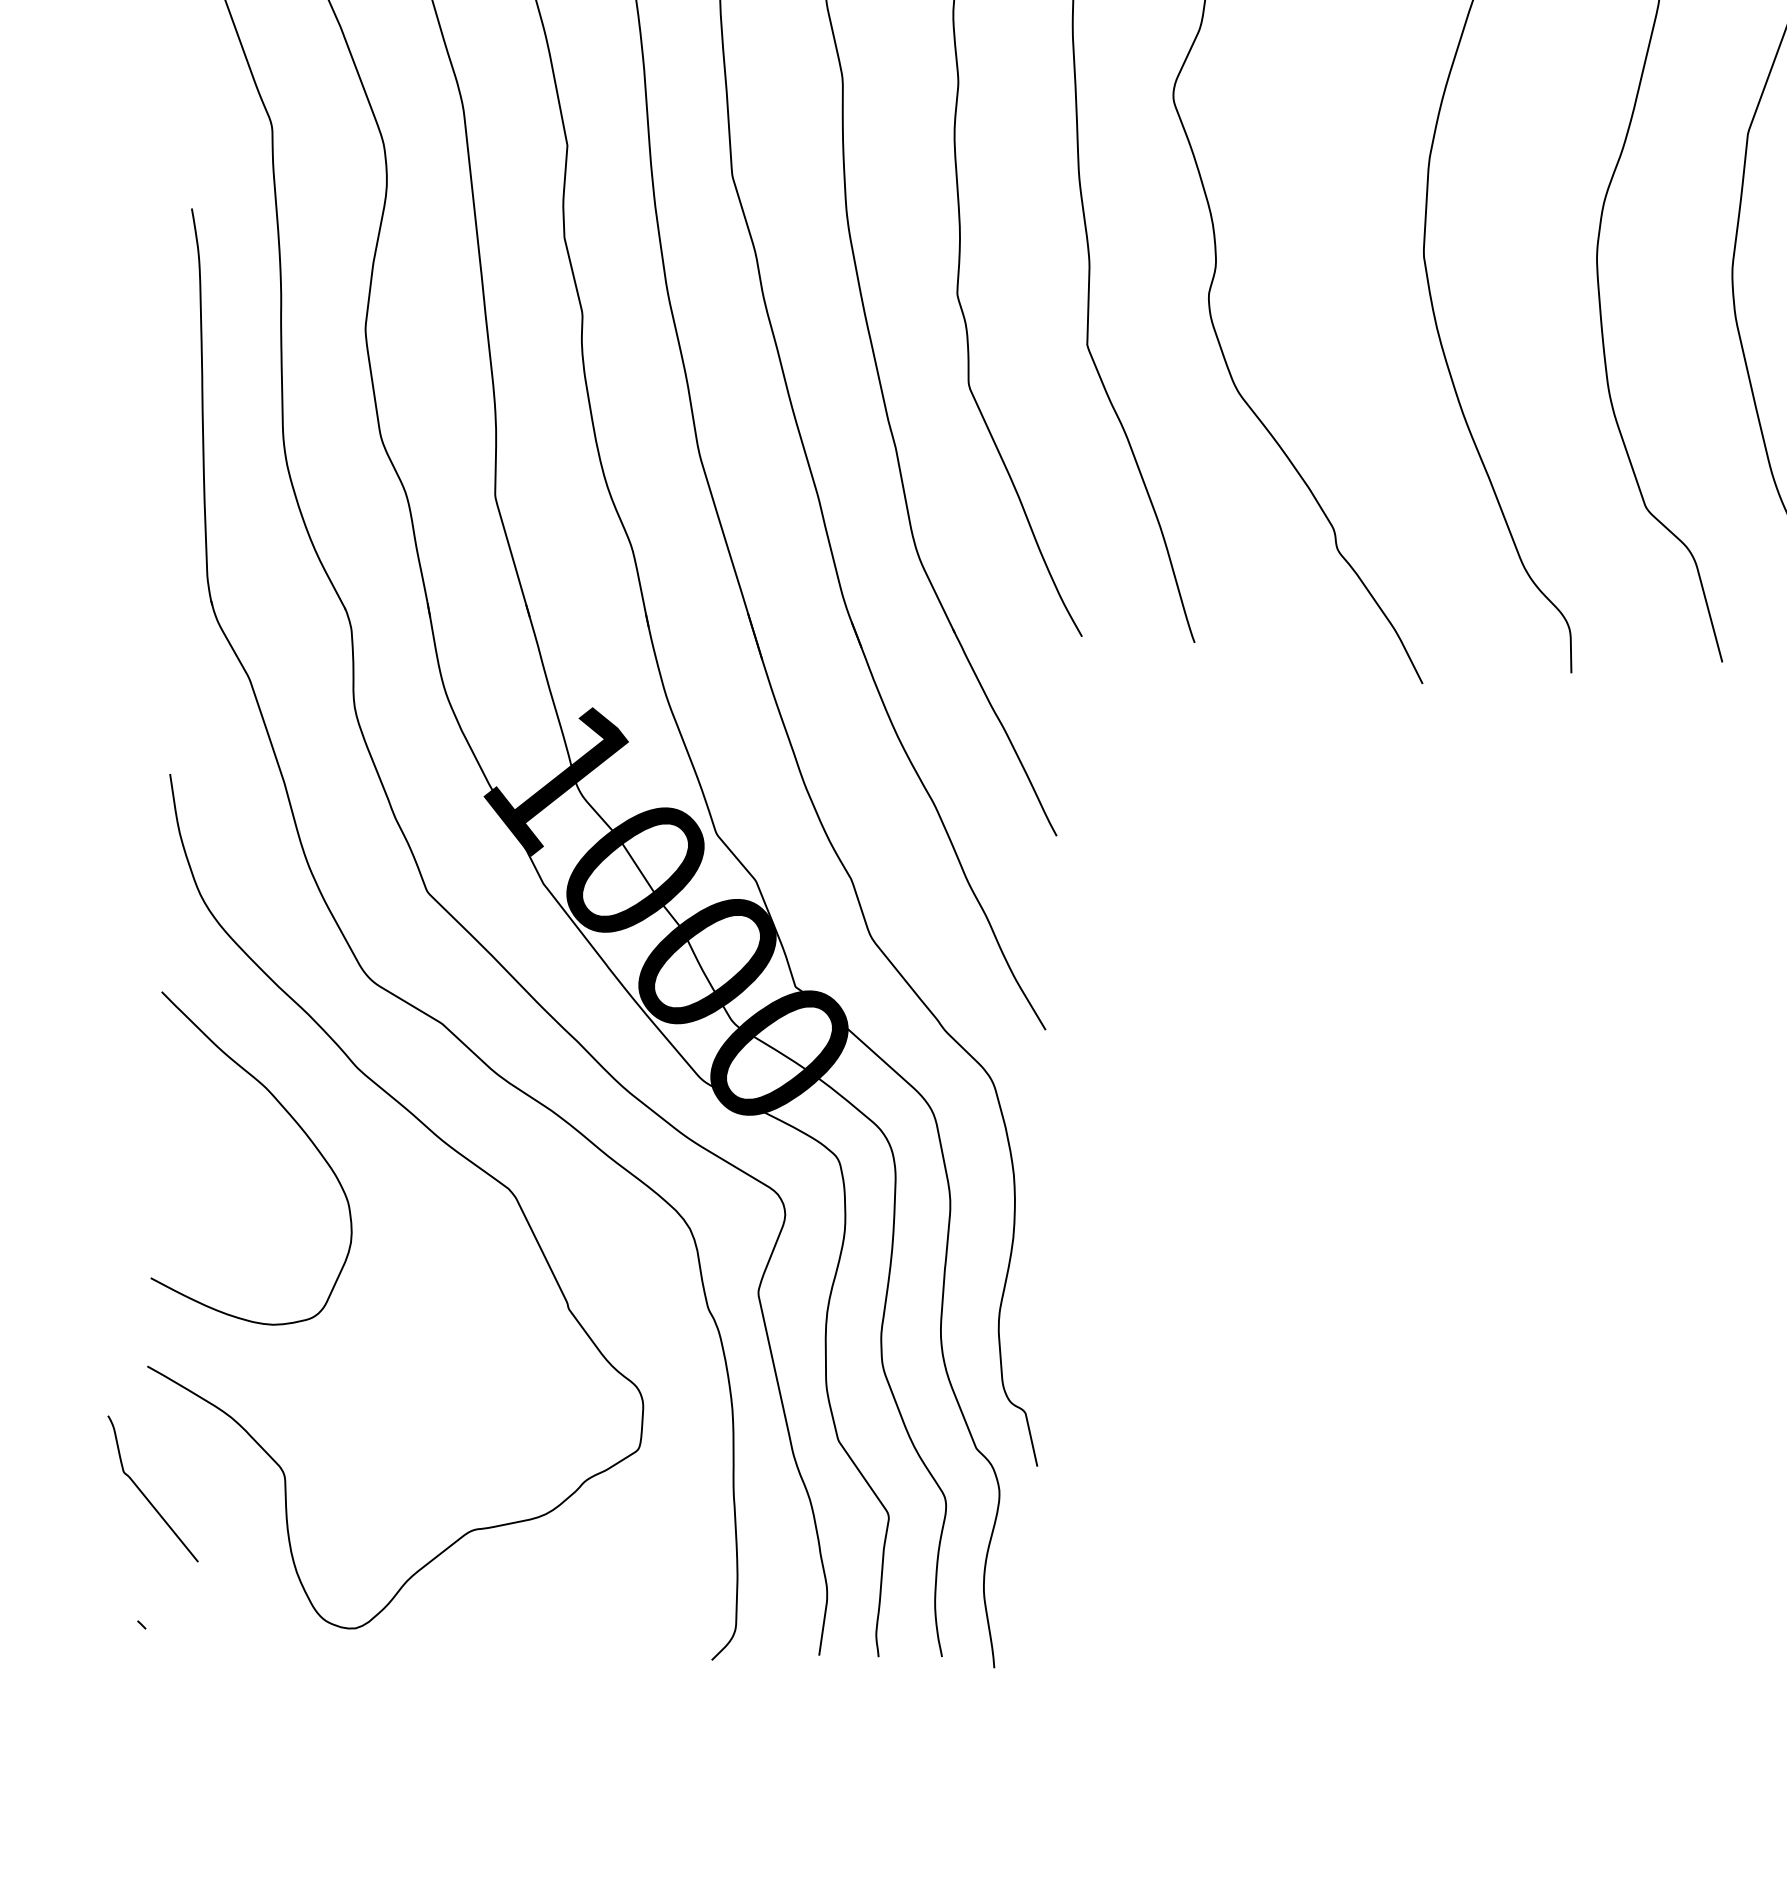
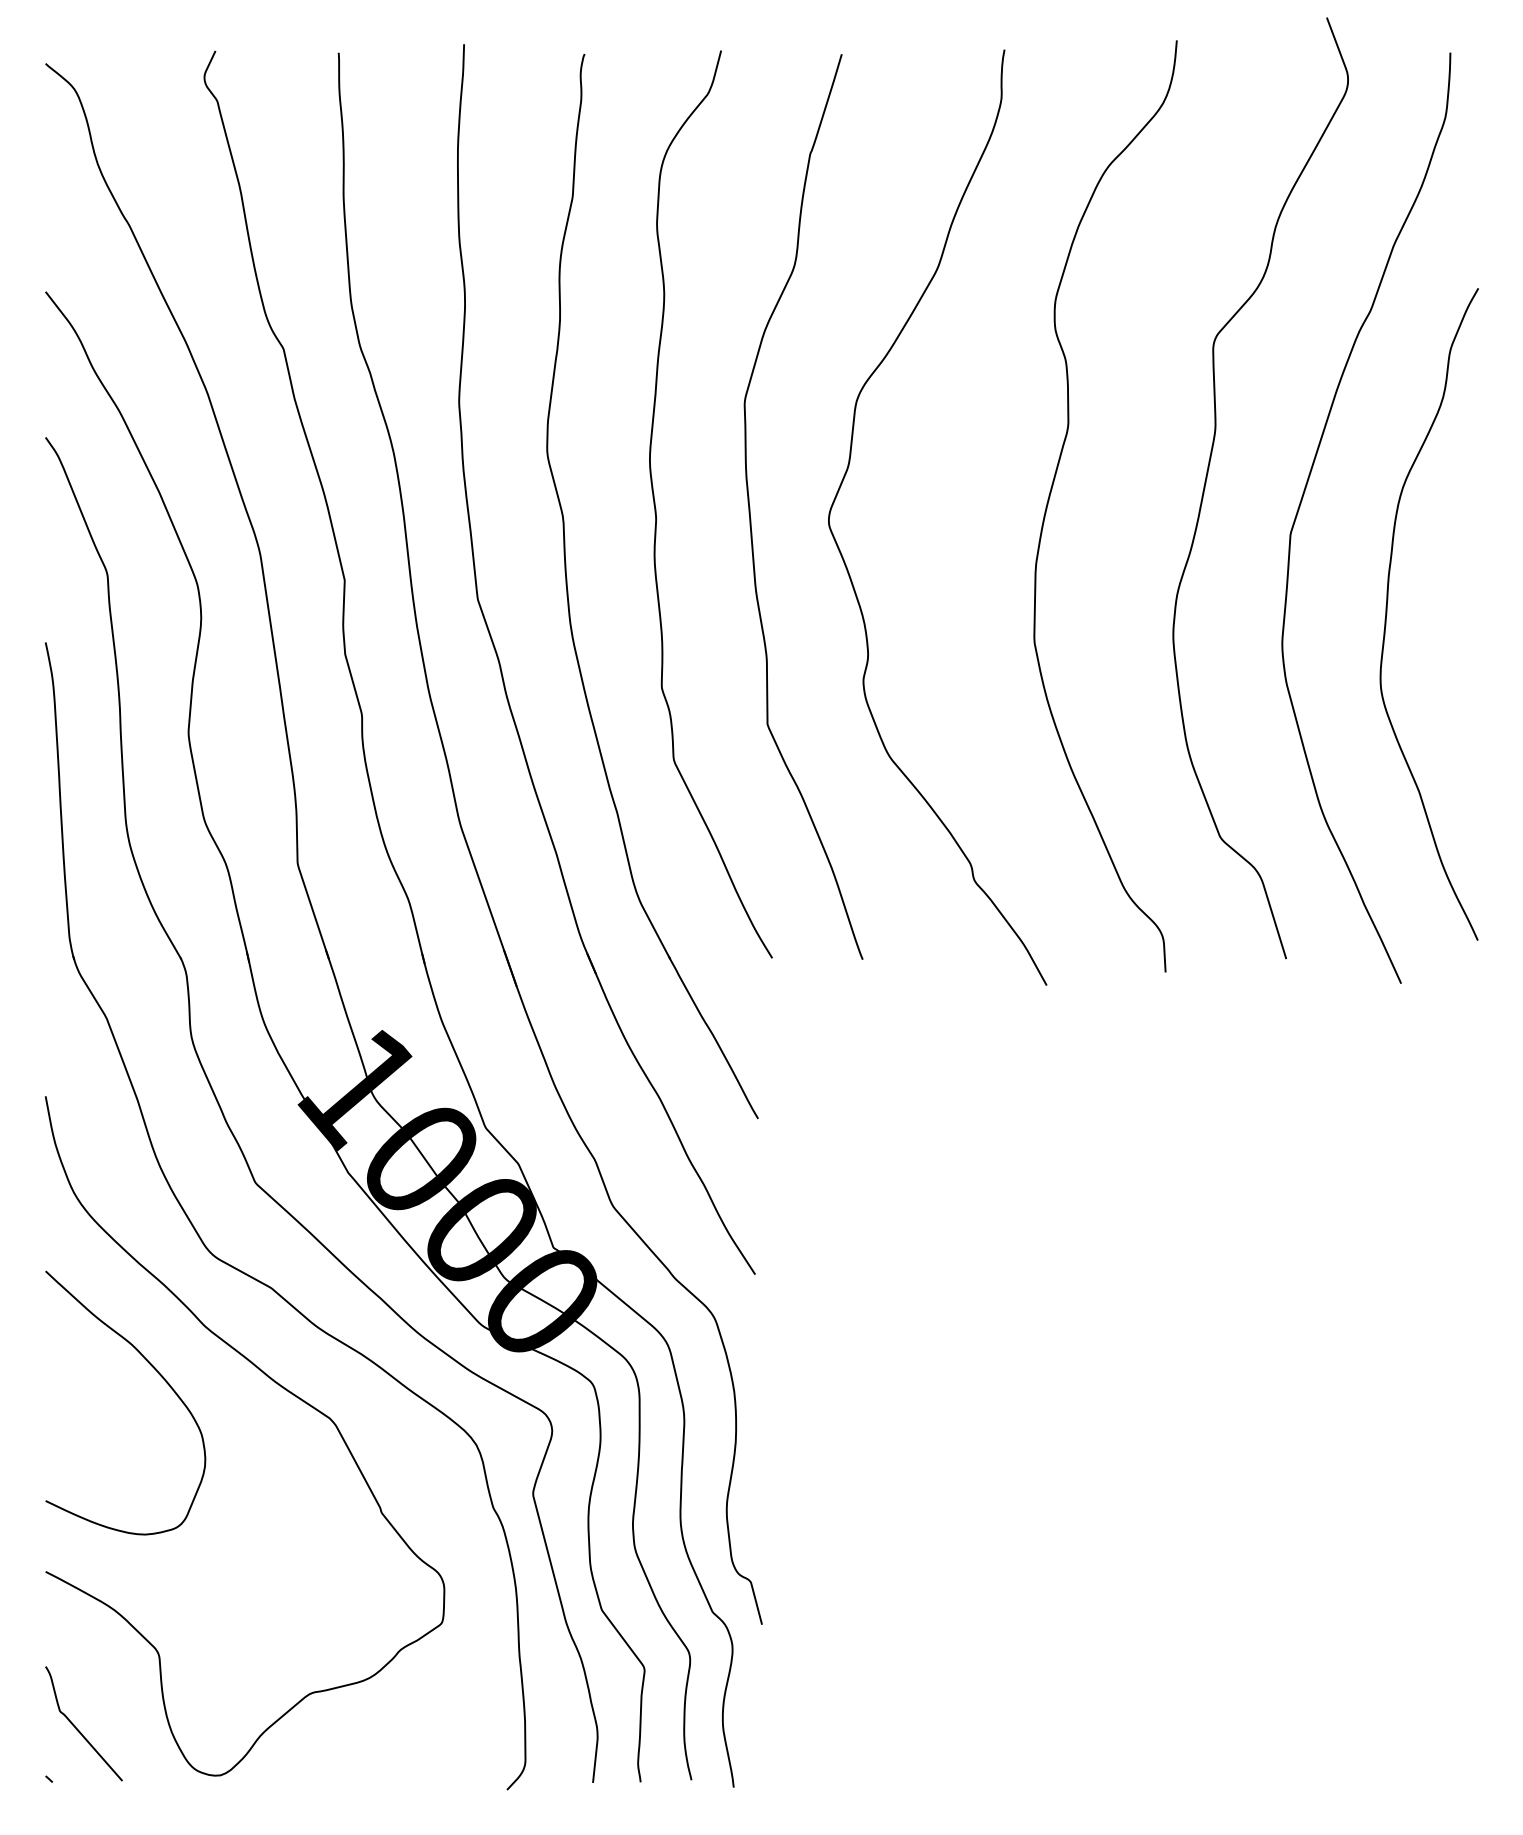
curve: (144, 1494) -> (77, 1728), moved

